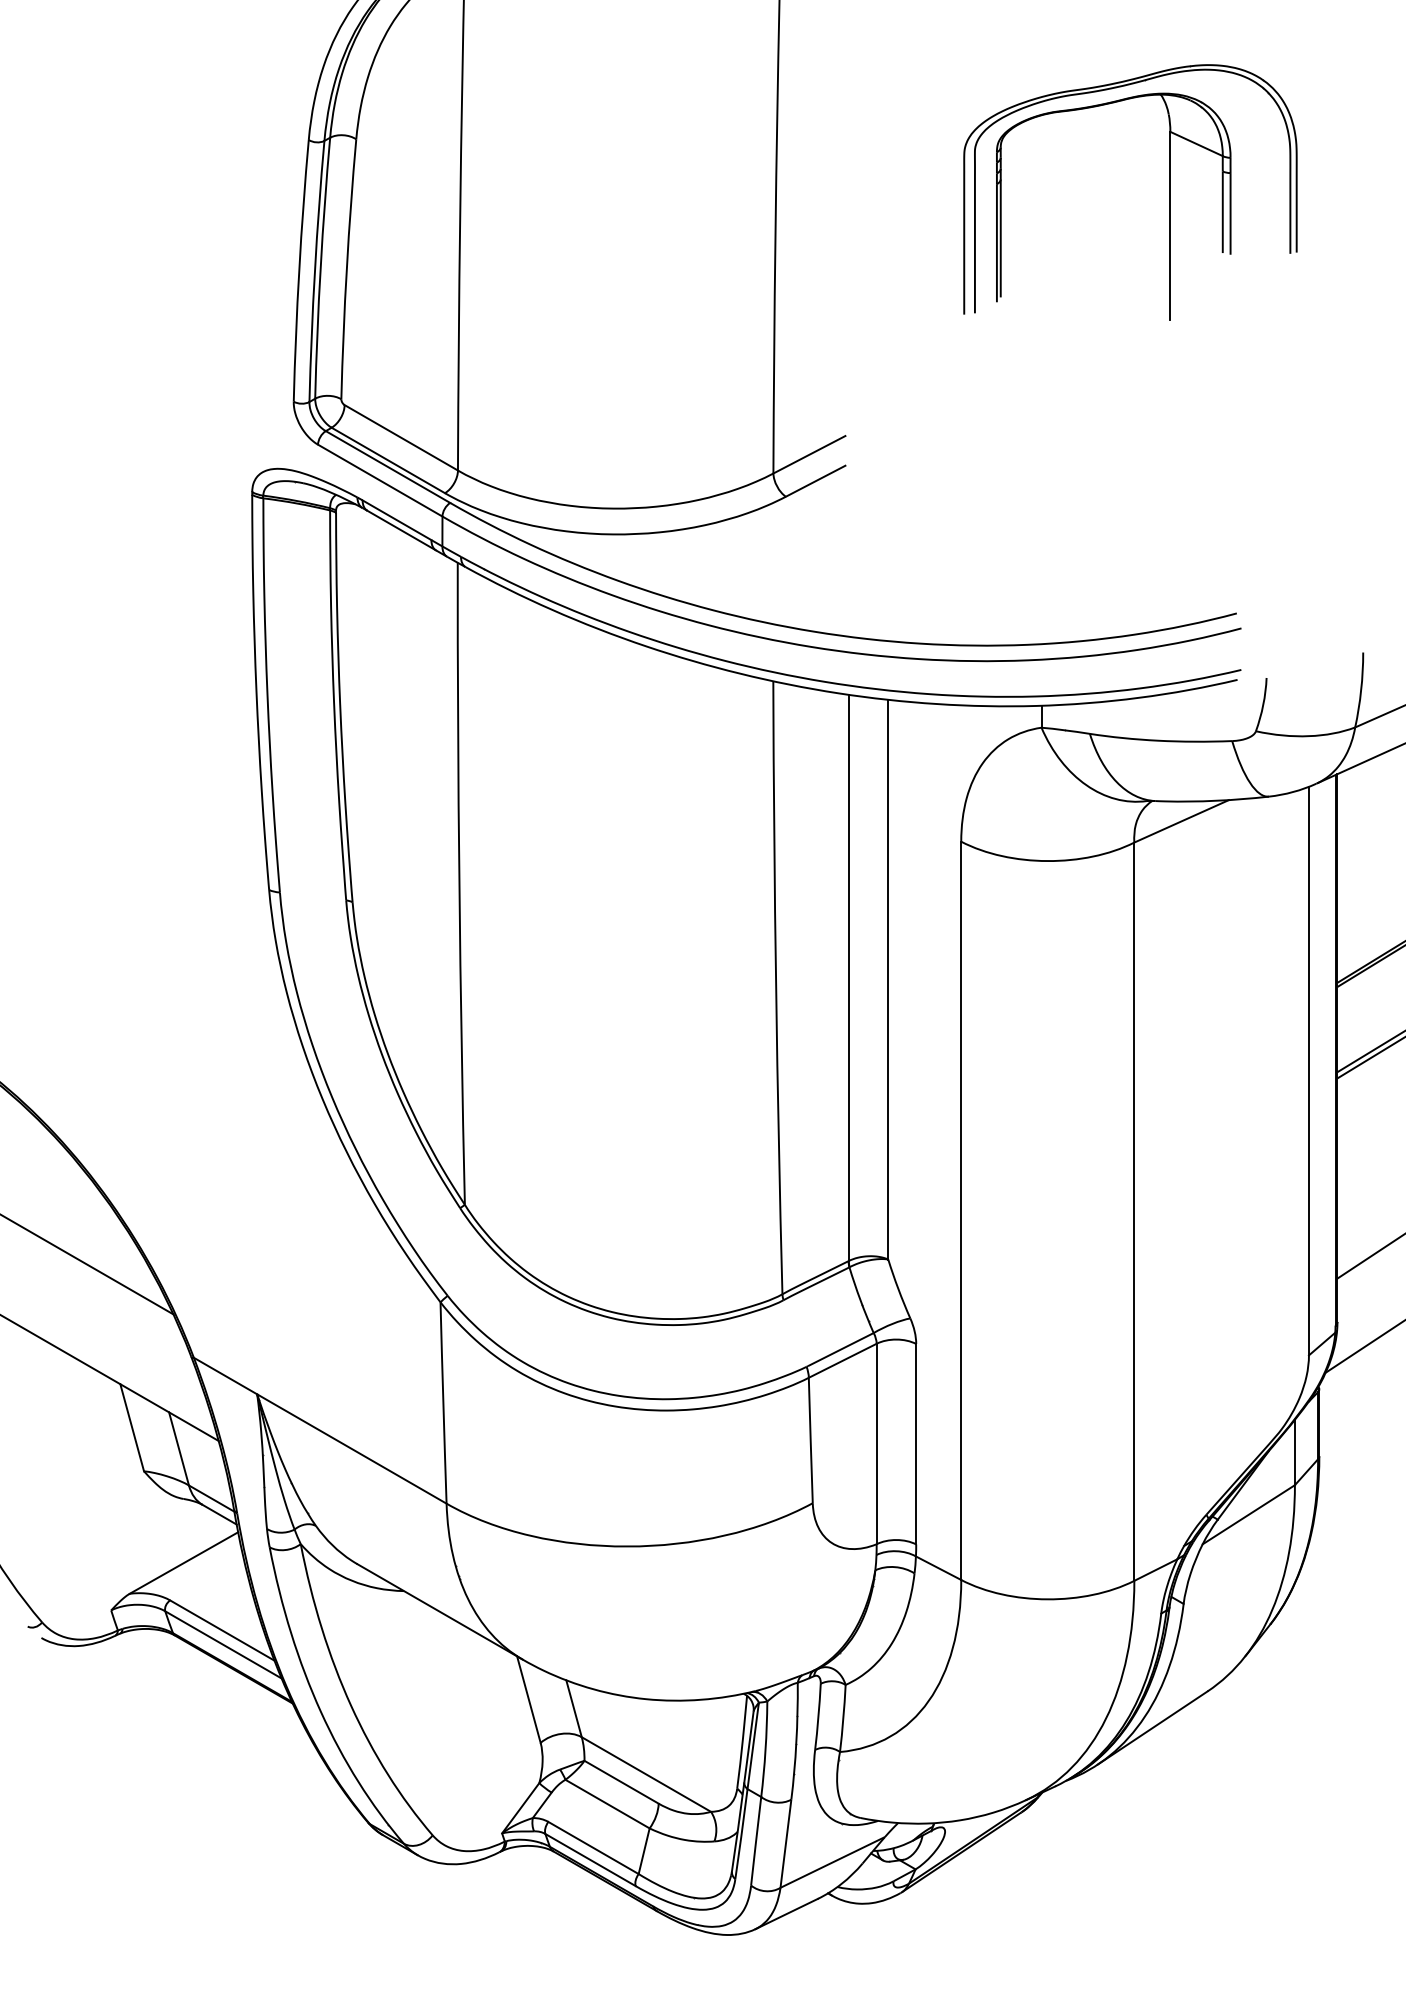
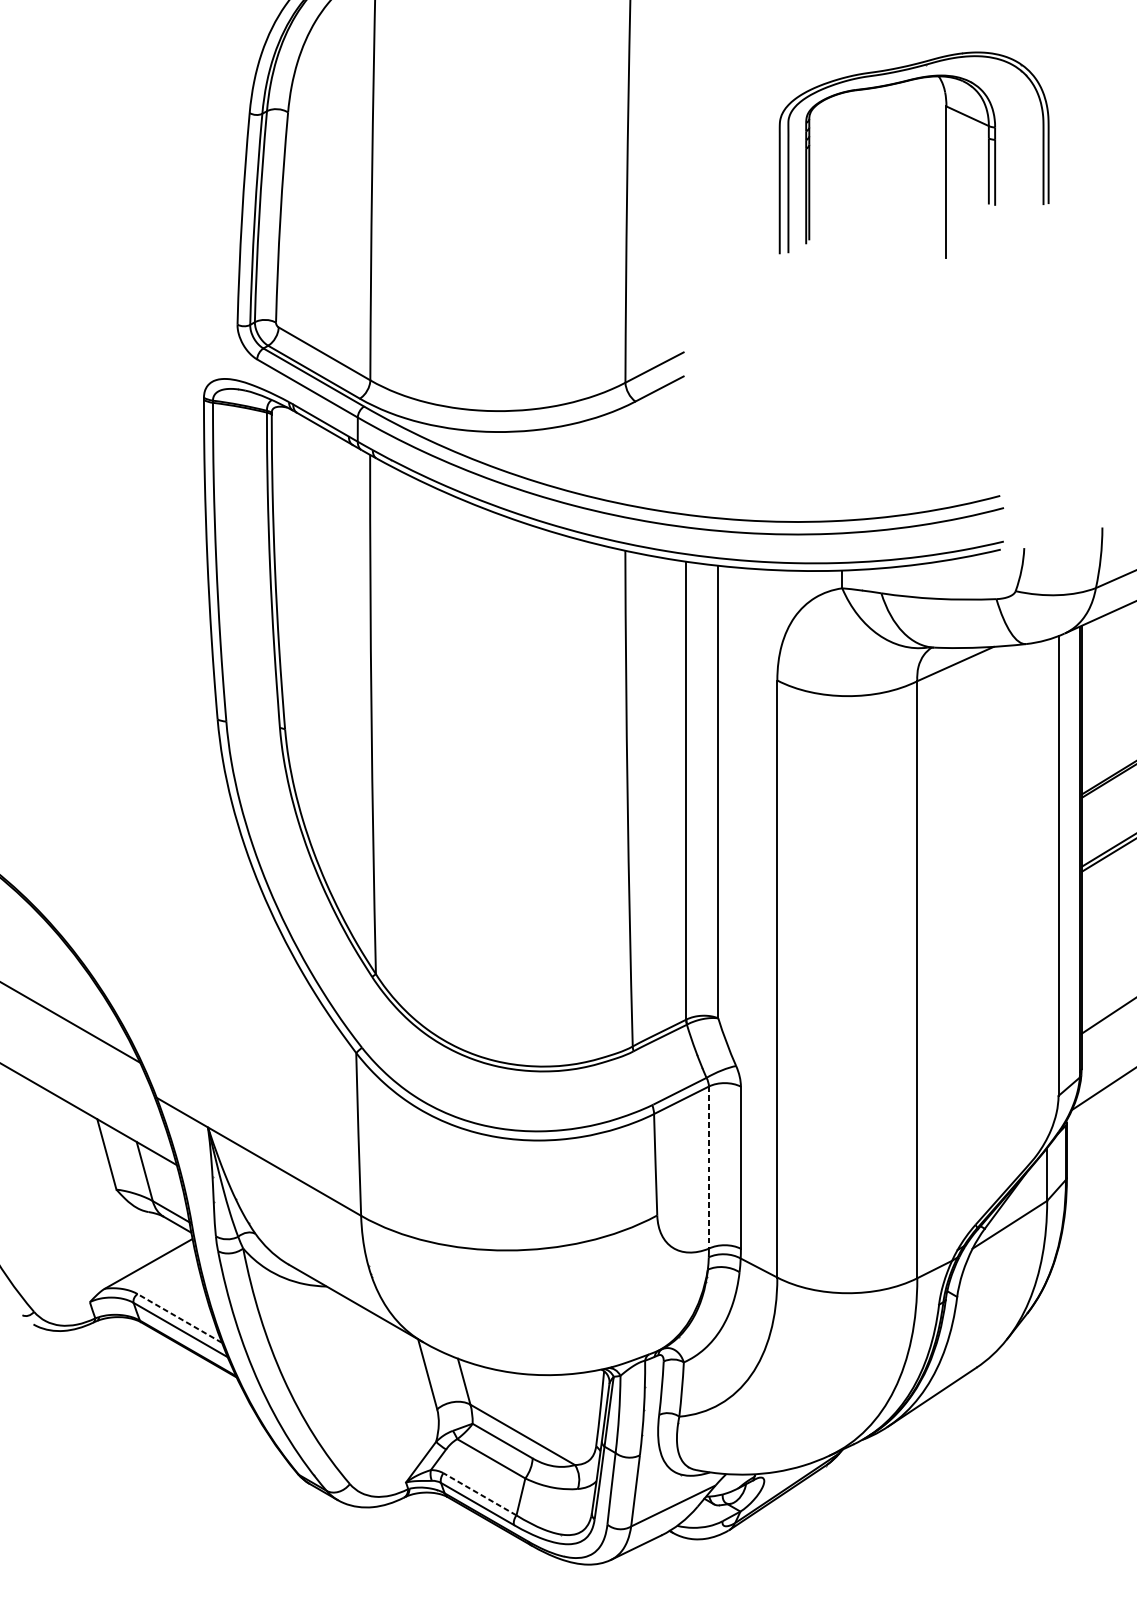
line: (876, 1444) -> (708, 1167), solid -> dashed
line: (221, 1630) -> (179, 1318), solid -> dashed
line: (593, 1847) -> (479, 1493), solid -> dashed

